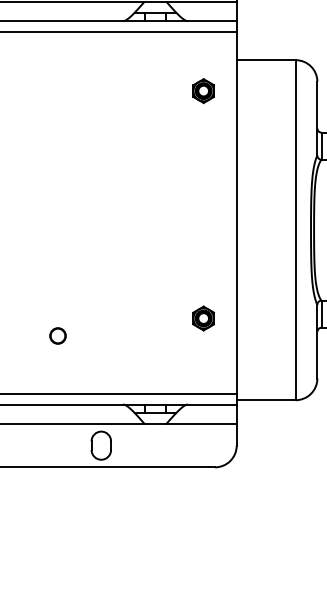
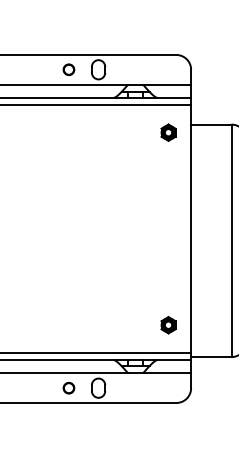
part: (203, 90) -> (168, 132), moved
part: (203, 318) -> (168, 325), moved
part: (57, 336) -> (68, 388), moved

